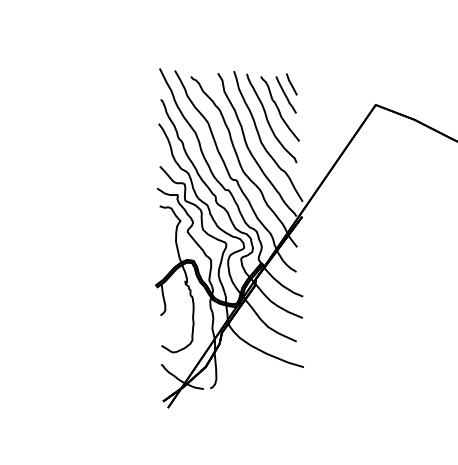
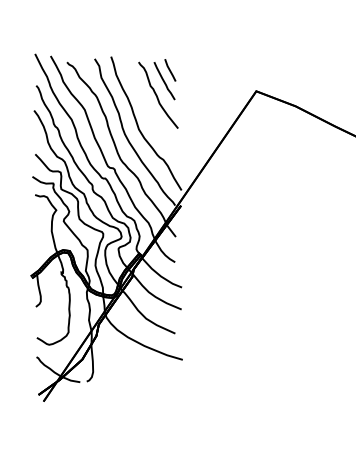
curve: (268, 119) -> (146, 106), removed

